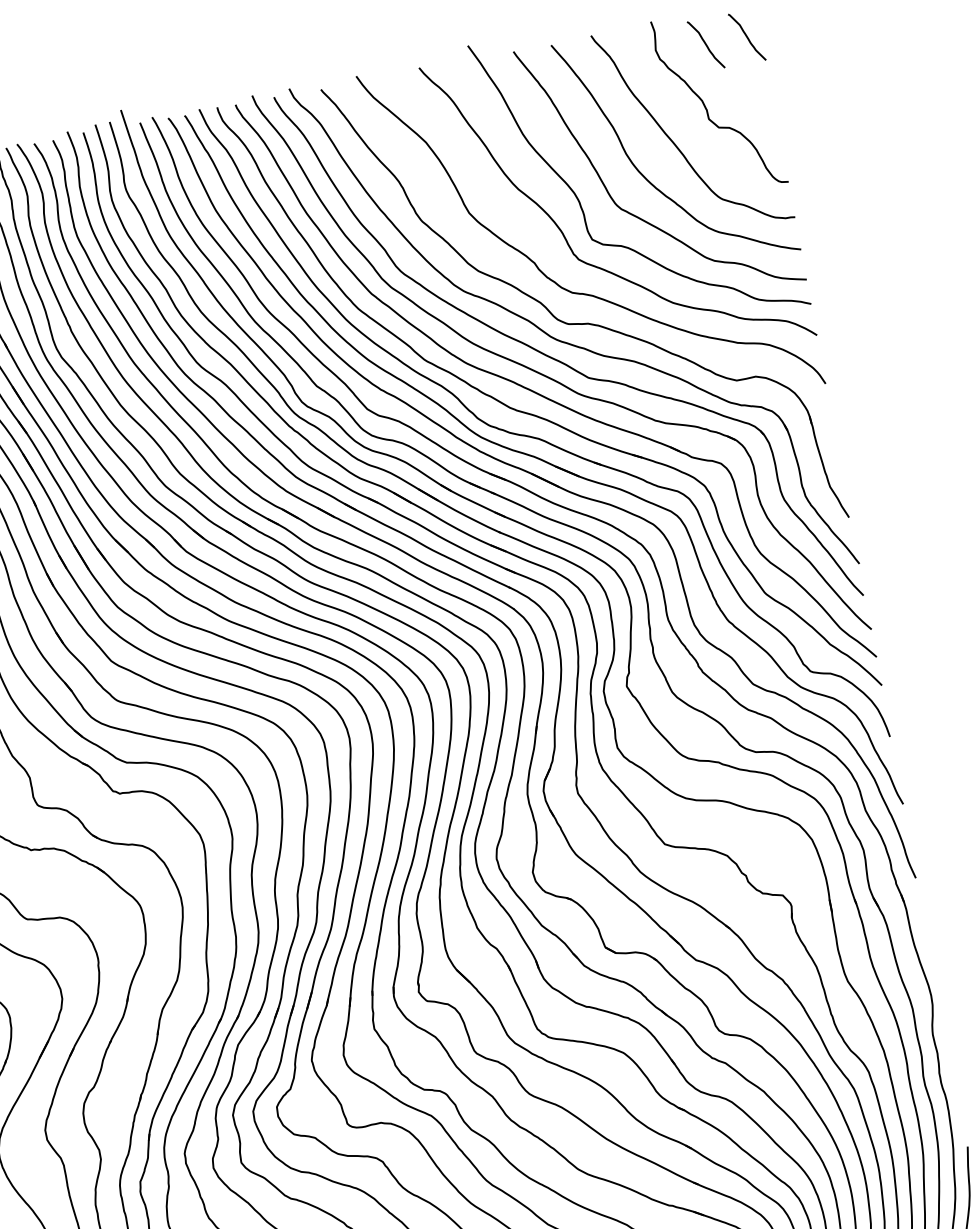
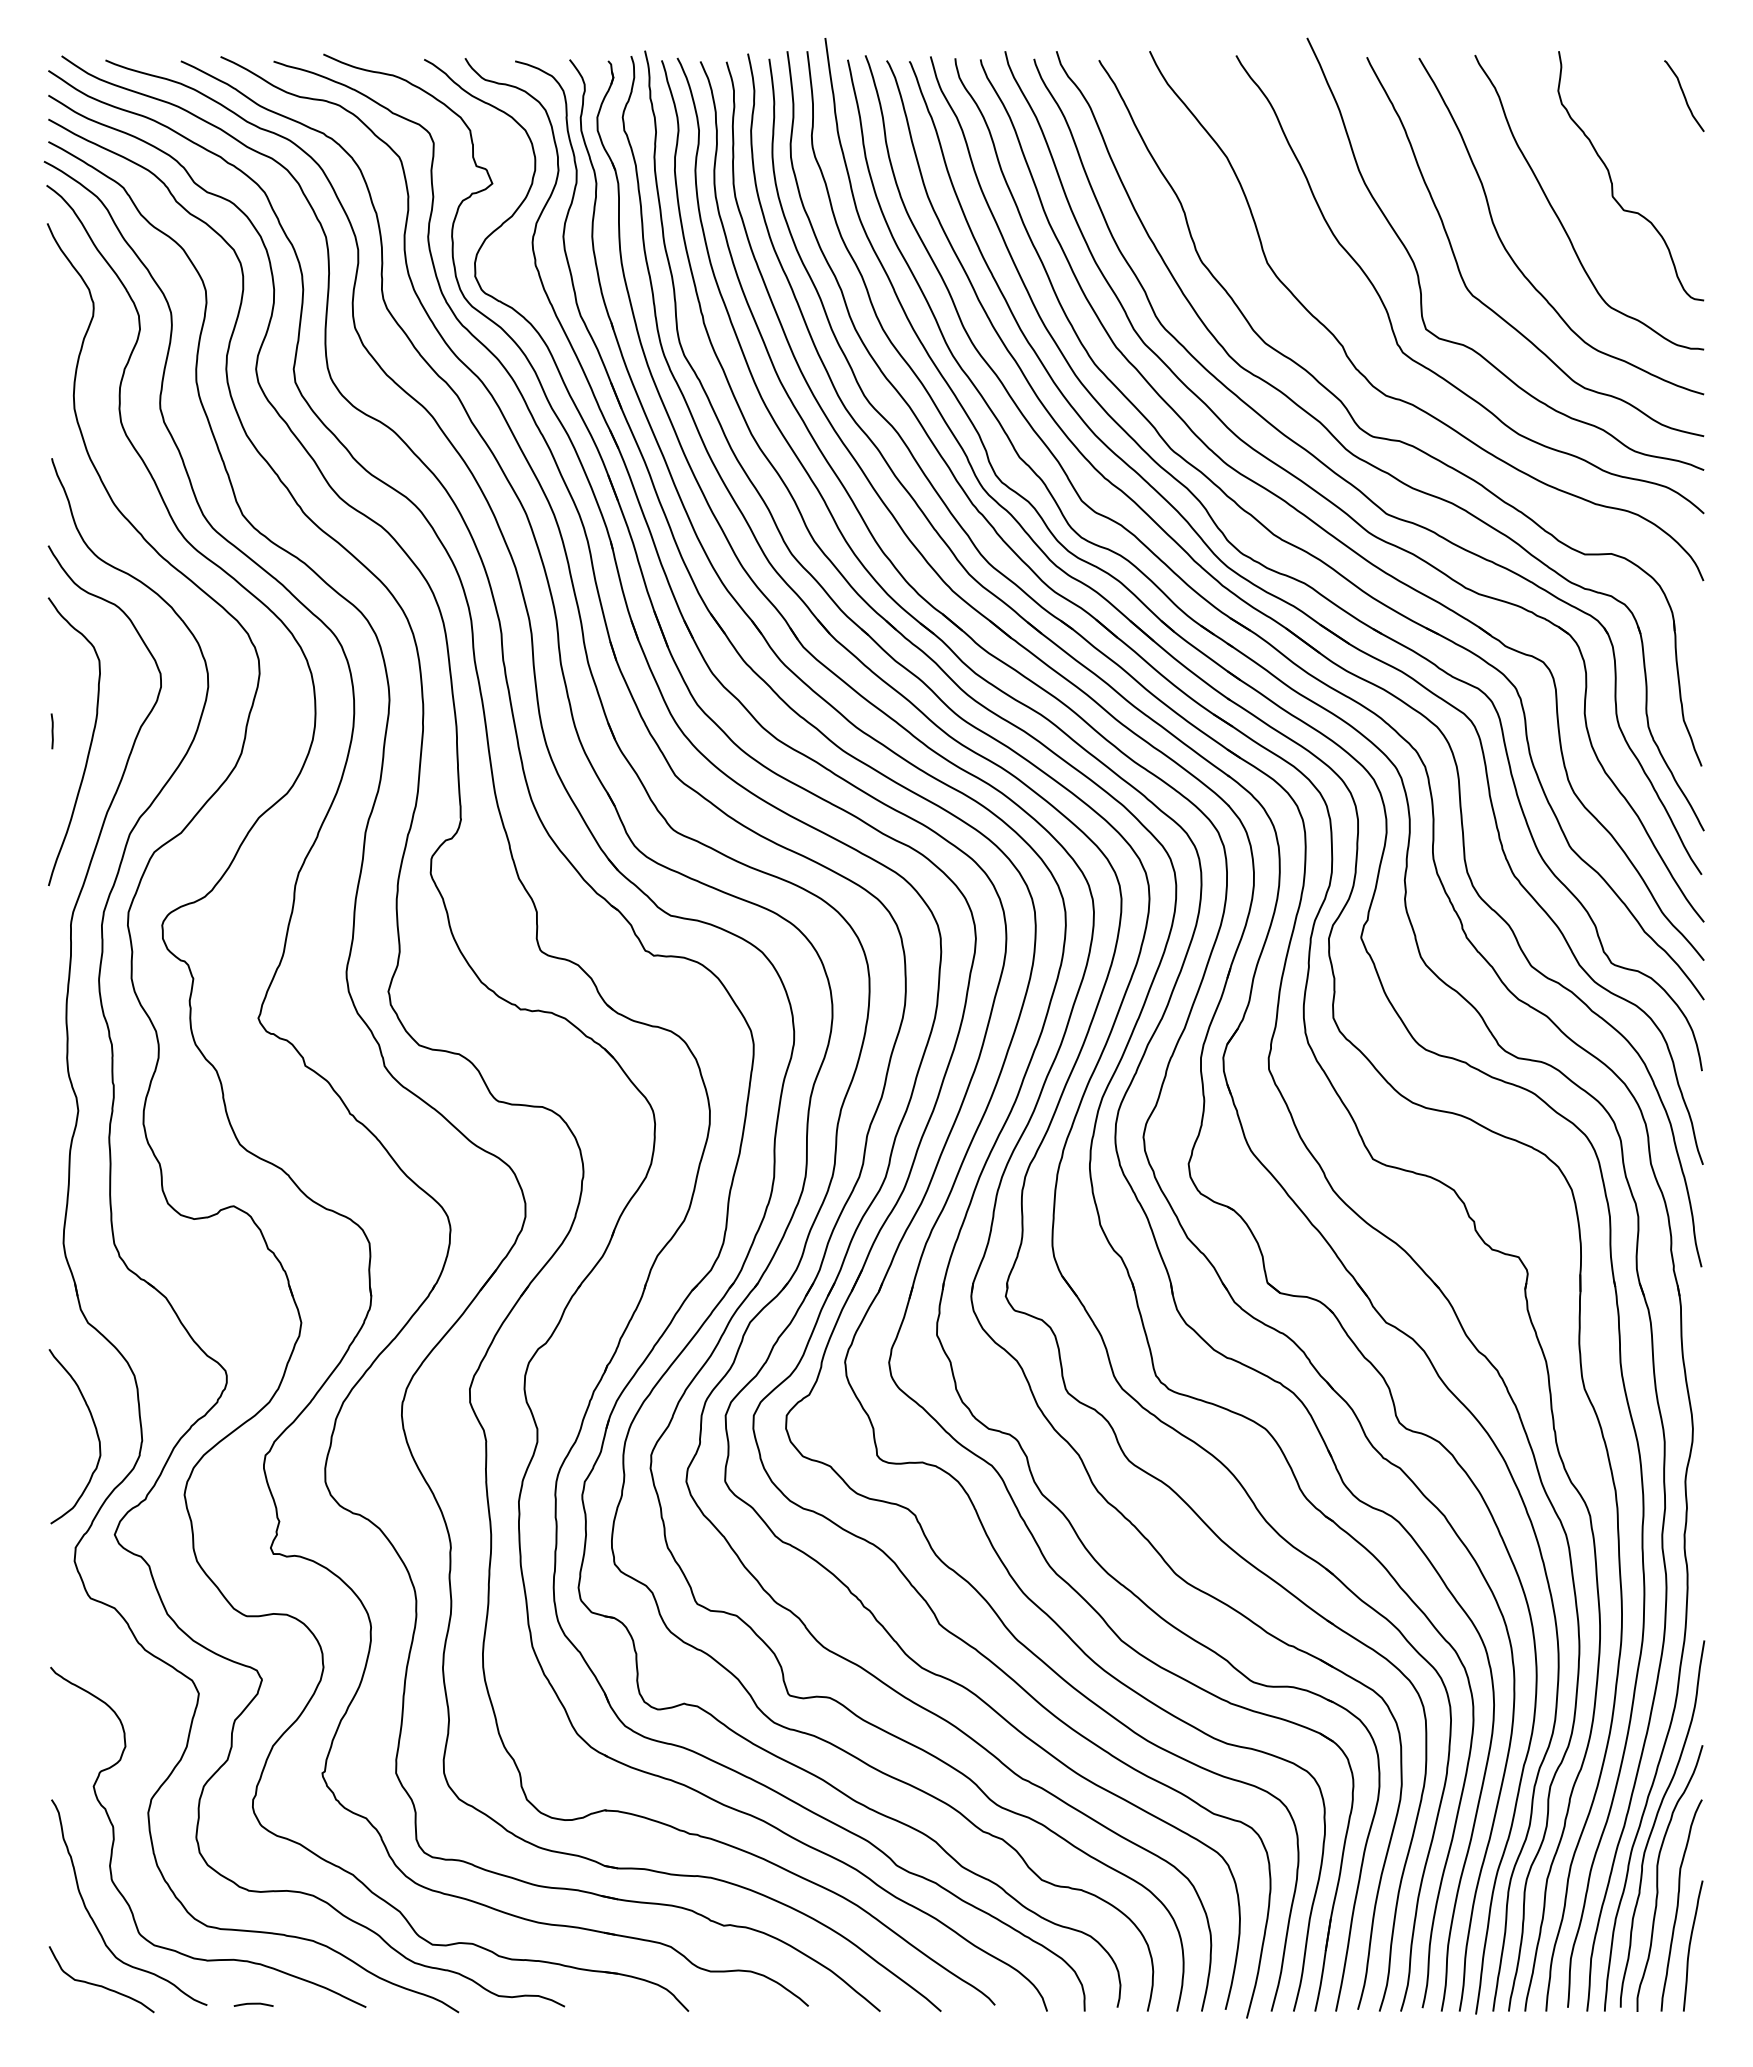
curve: (706, 45) -> (1627, 96), removed

